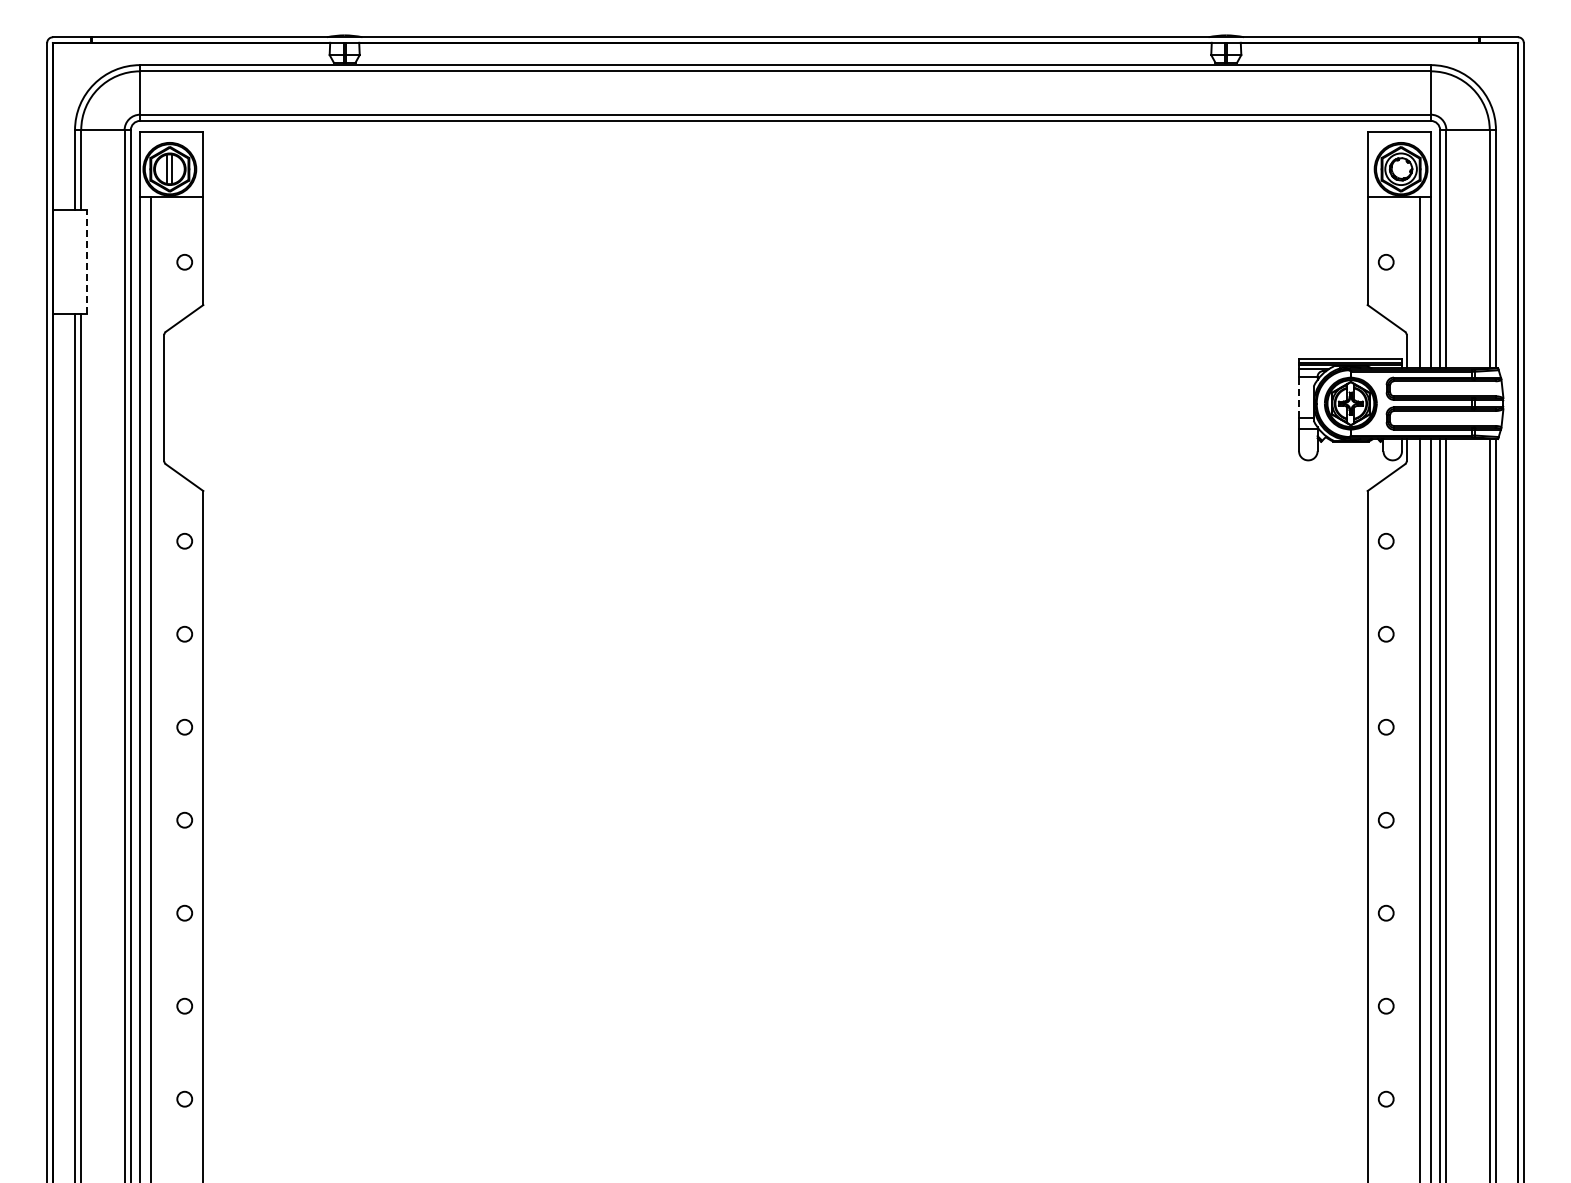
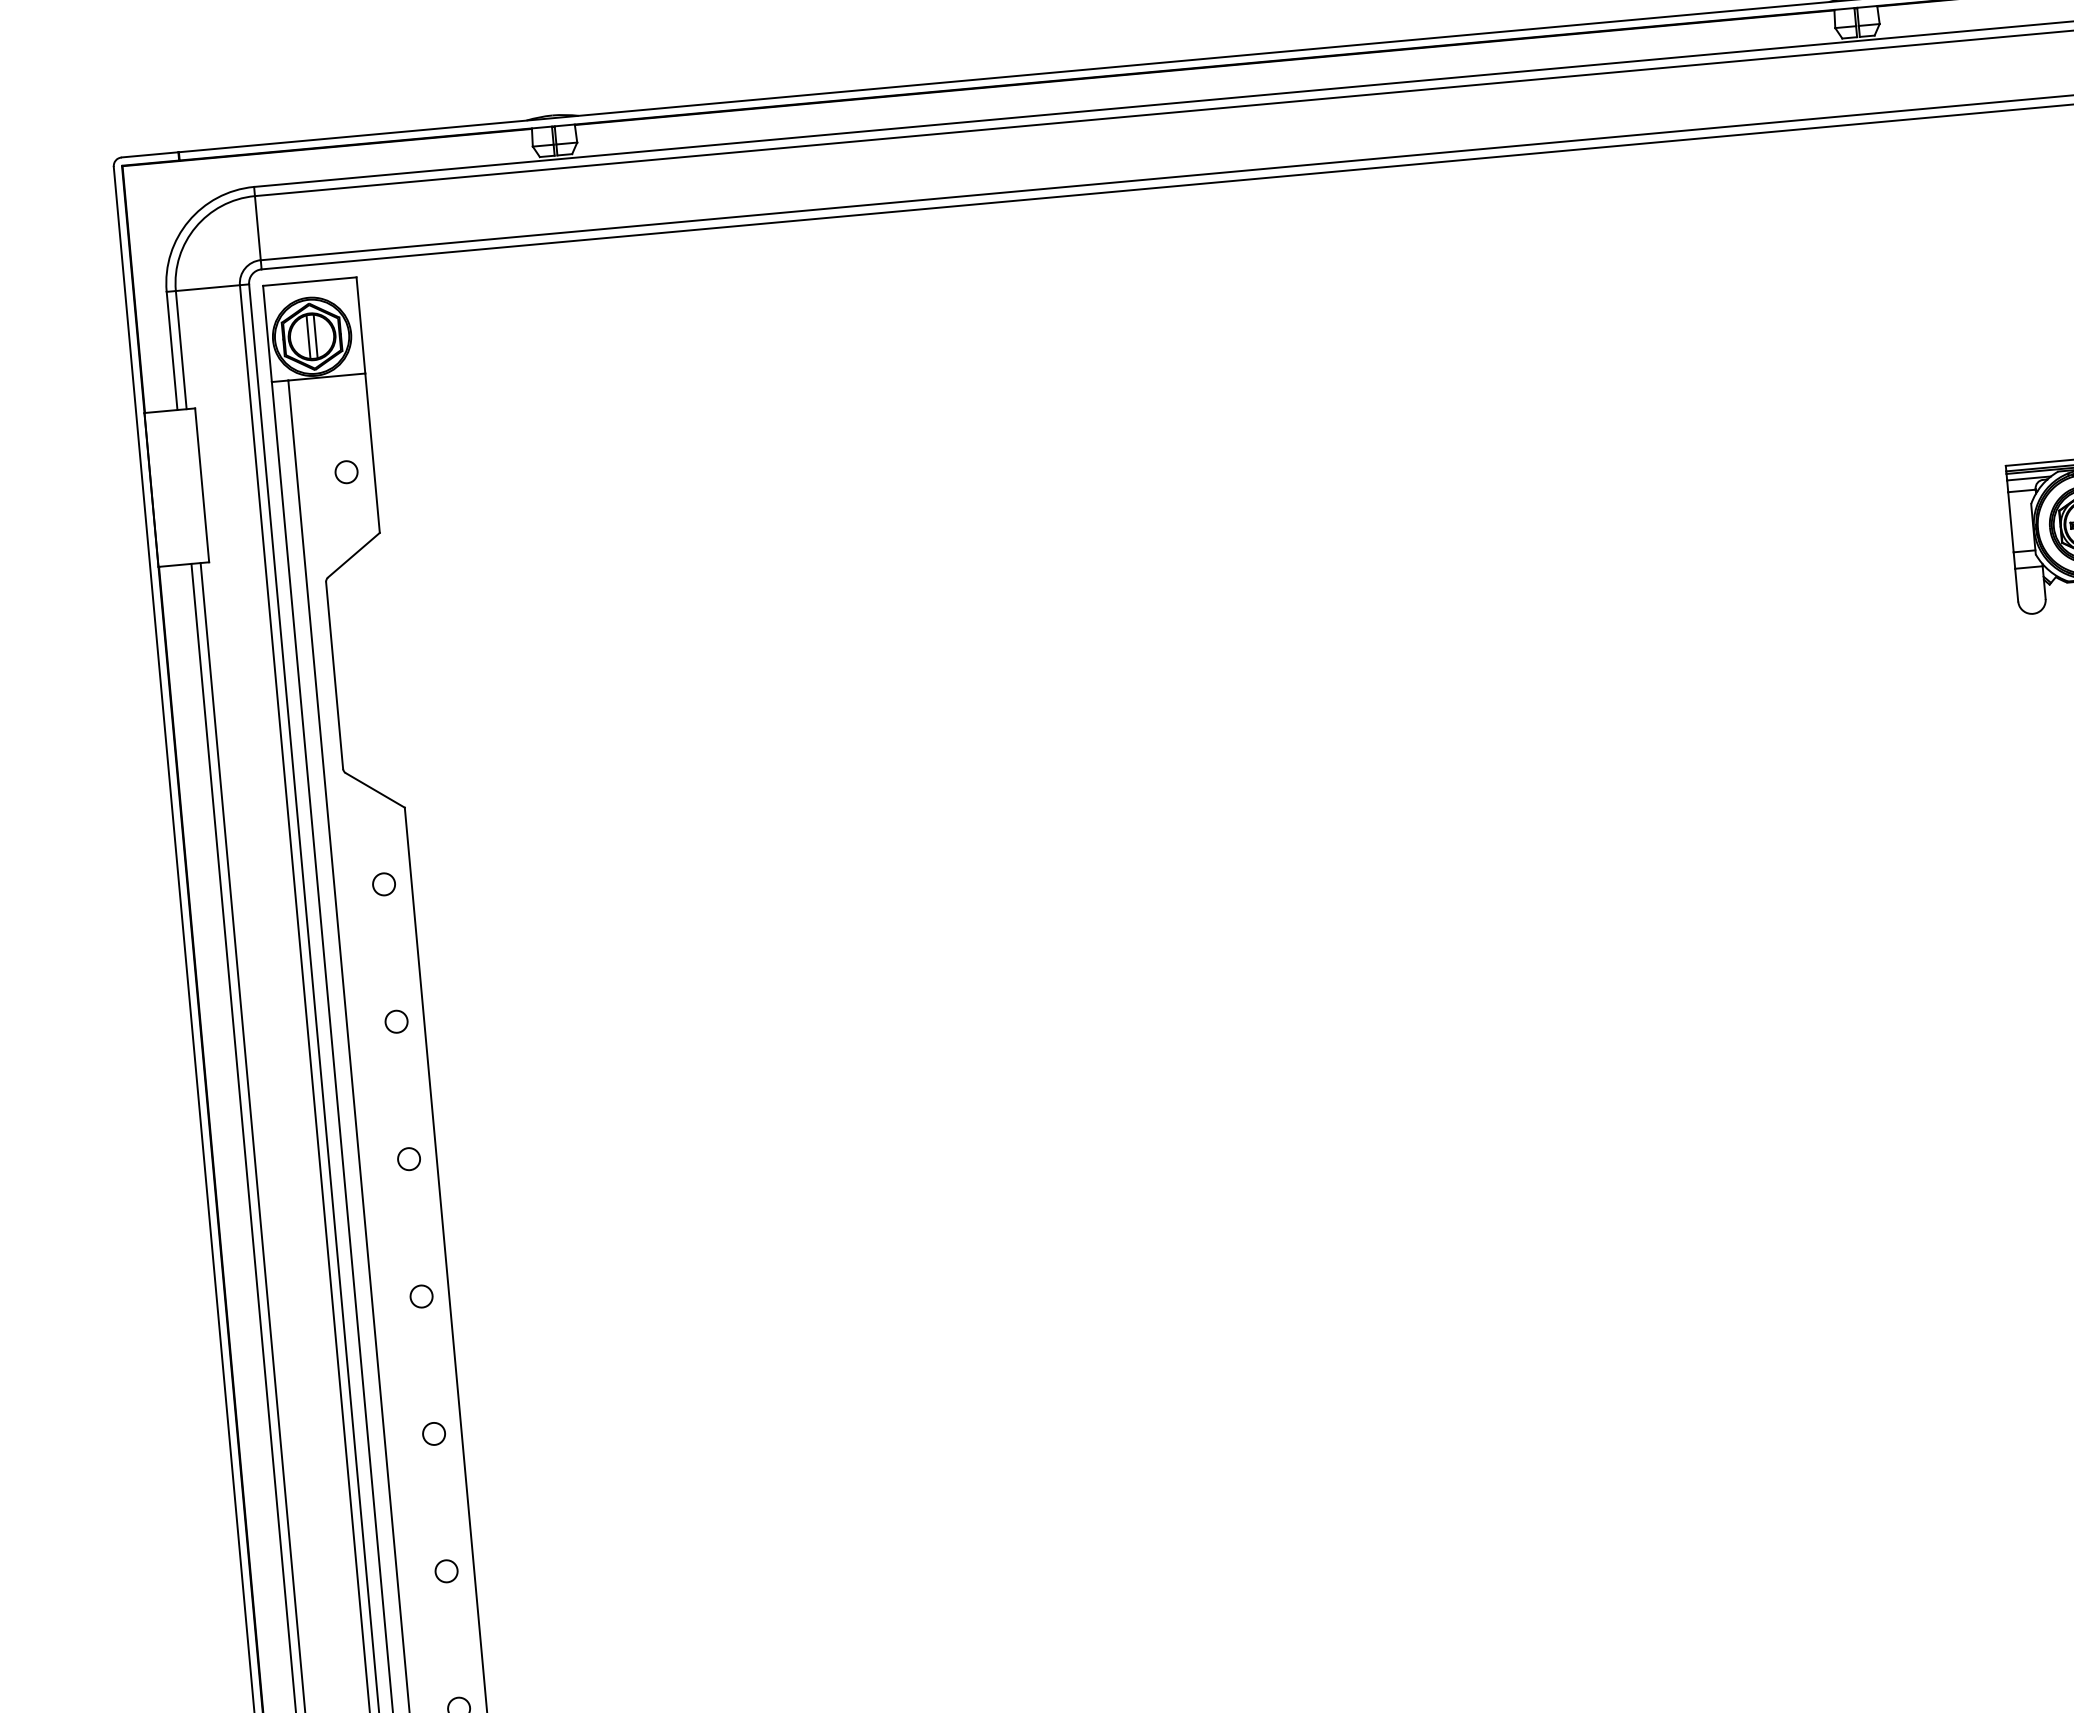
line: (87, 261) -> (202, 484), dashed -> solid
line: (1299, 397) -> (2011, 522), dashed -> solid

